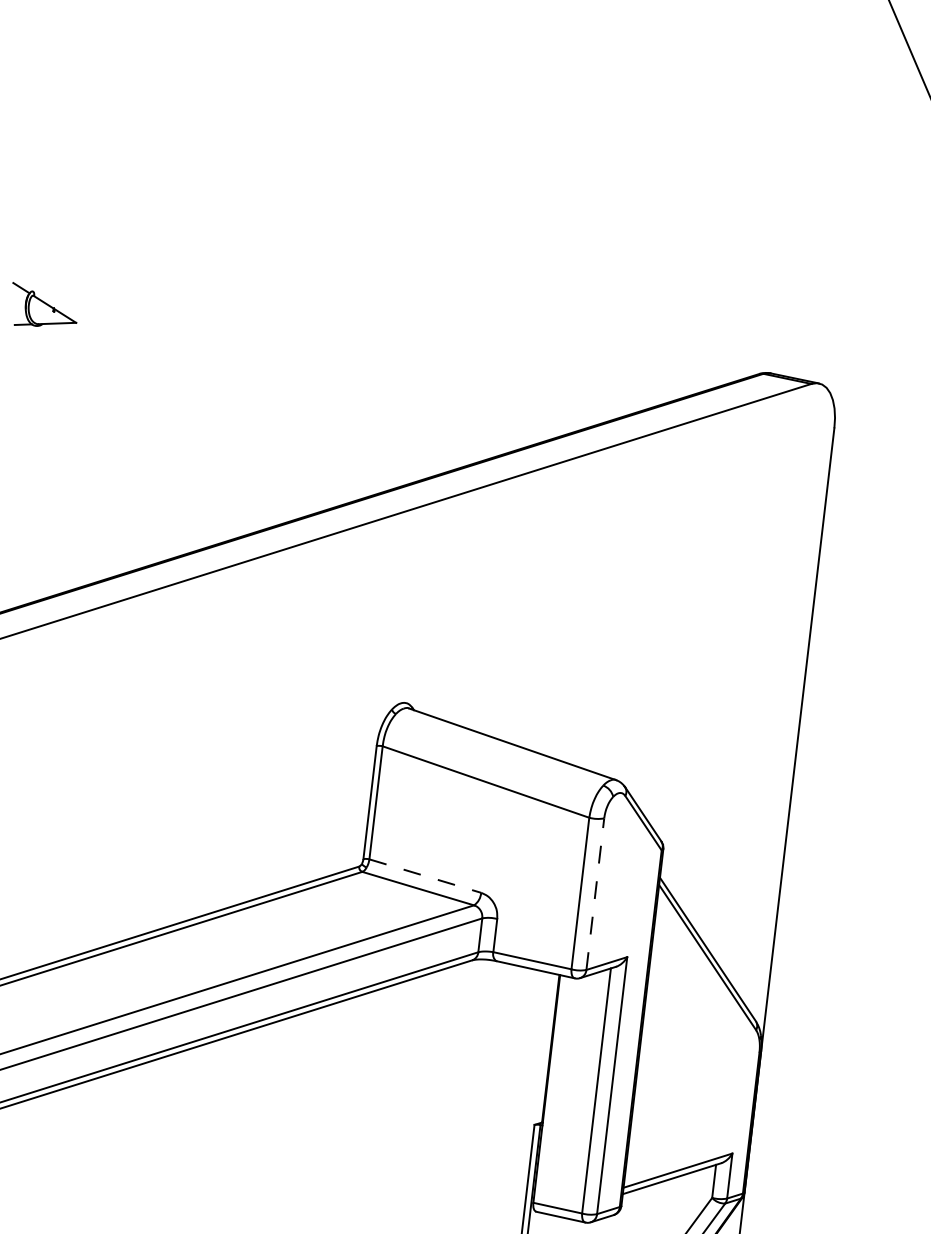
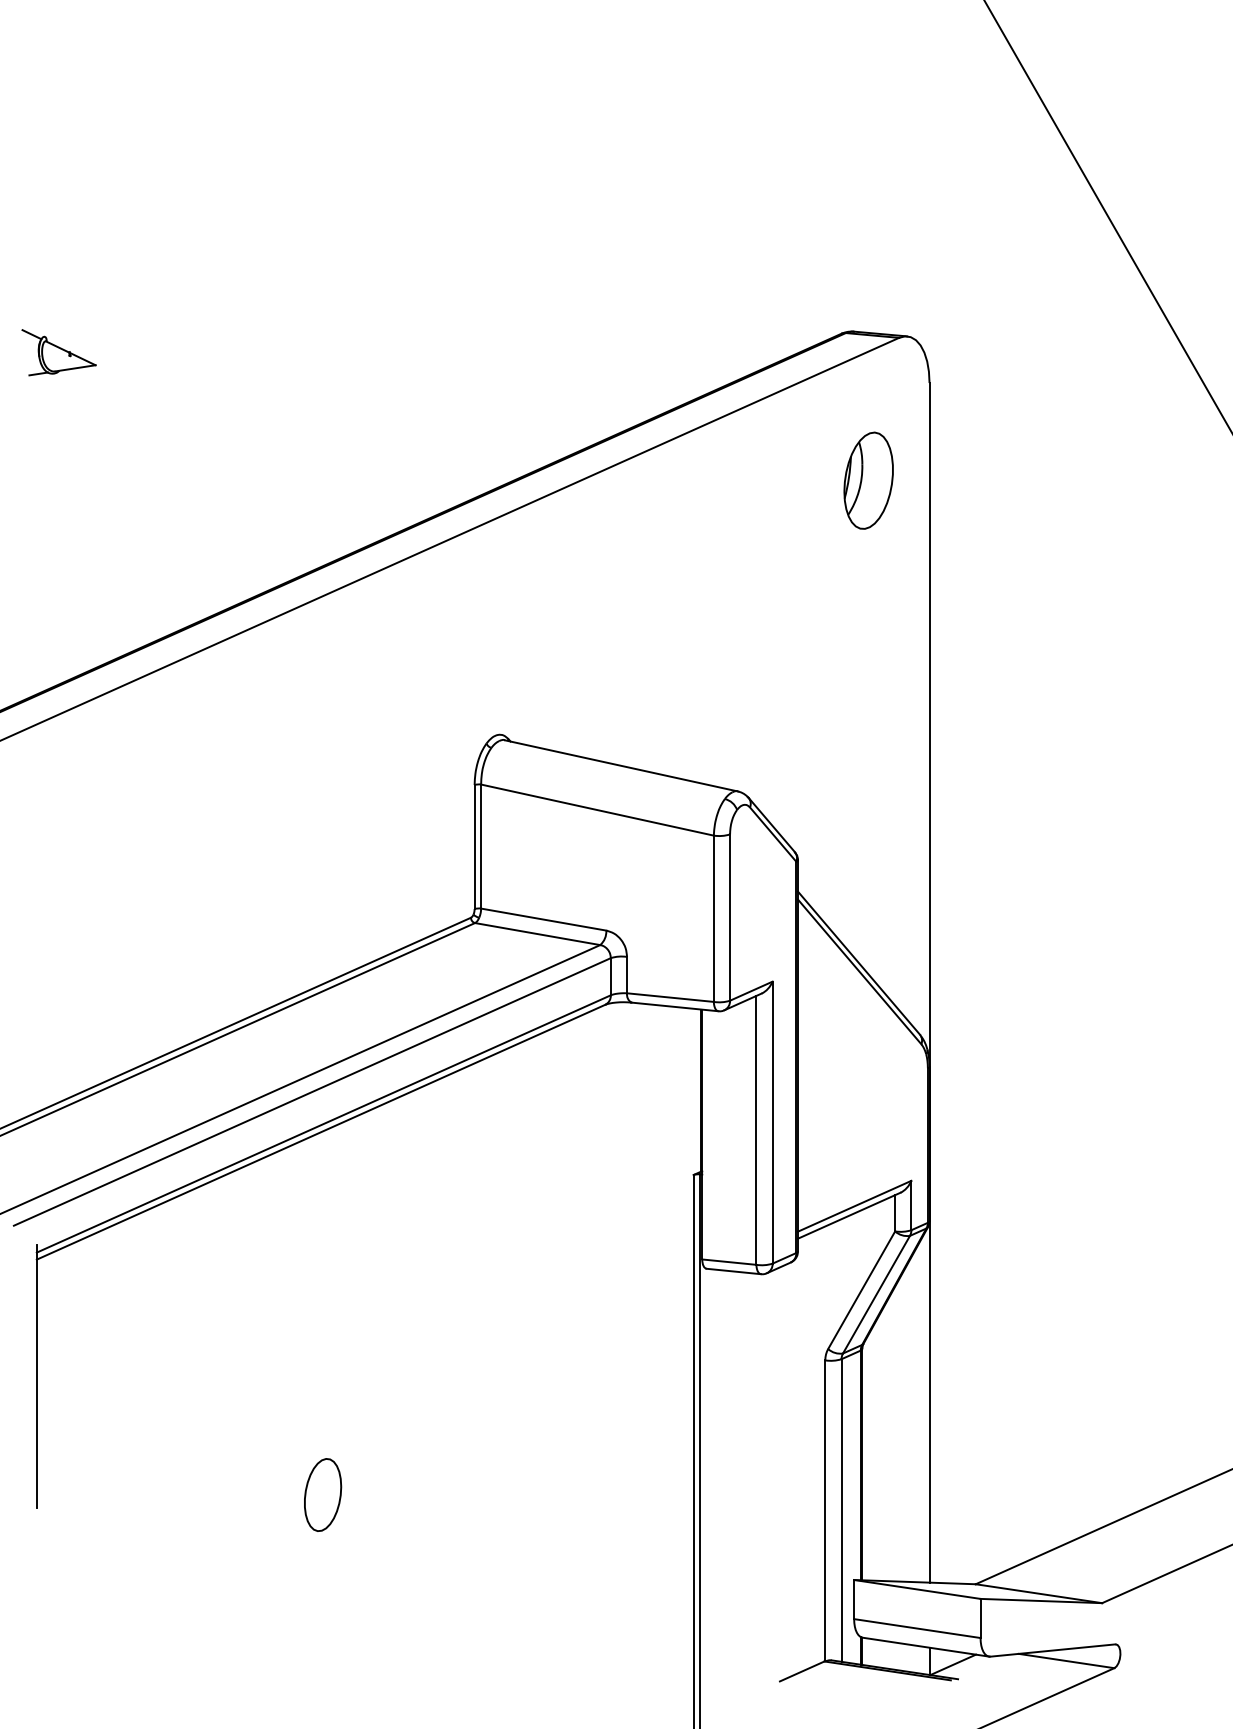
part: (768, 510) -> (868, 480), added
line: (425, 875) -> (543, 919), dashed -> solid
line: (595, 894) -> (730, 917), dashed -> solid

